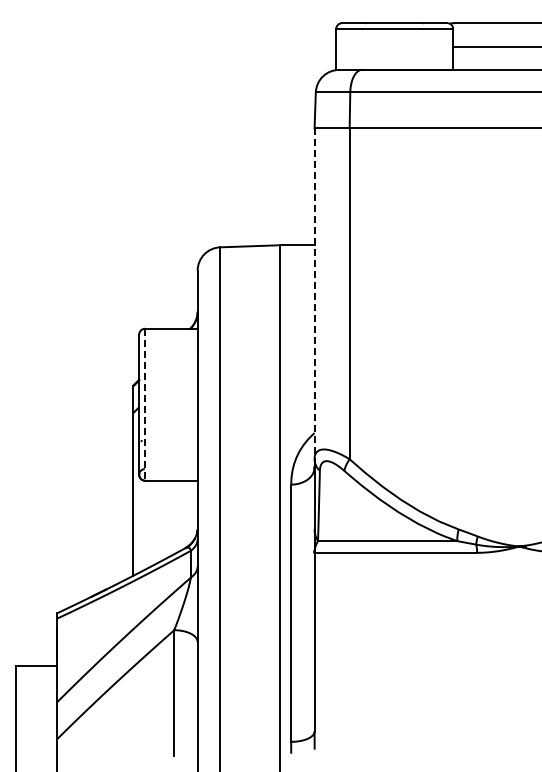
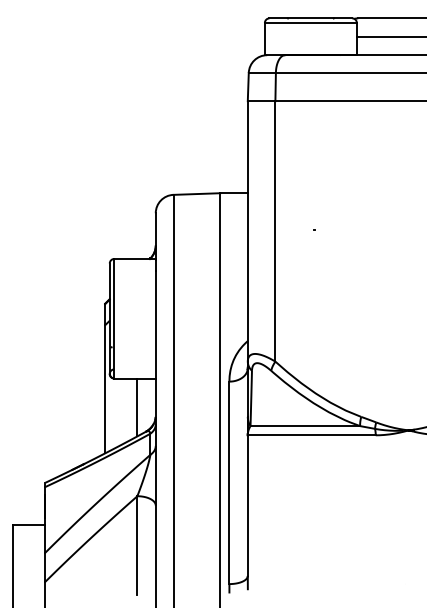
line: (314, 294) -> (247, 231), dashed -> solid
line: (145, 404) -> (114, 318), dashed -> solid
line: (174, 517) -> (137, 407), added

